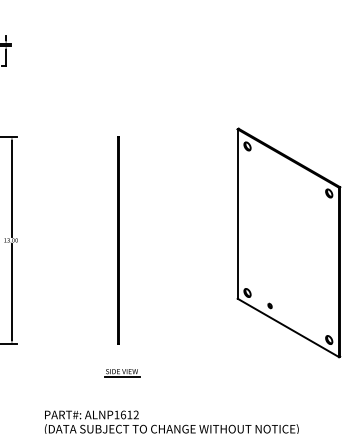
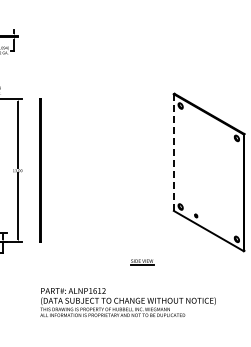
line: (237, 213) -> (173, 152), solid -> dashed
line: (118, 240) -> (40, 170), moved
part: (122, 373) -> (142, 262), moved

